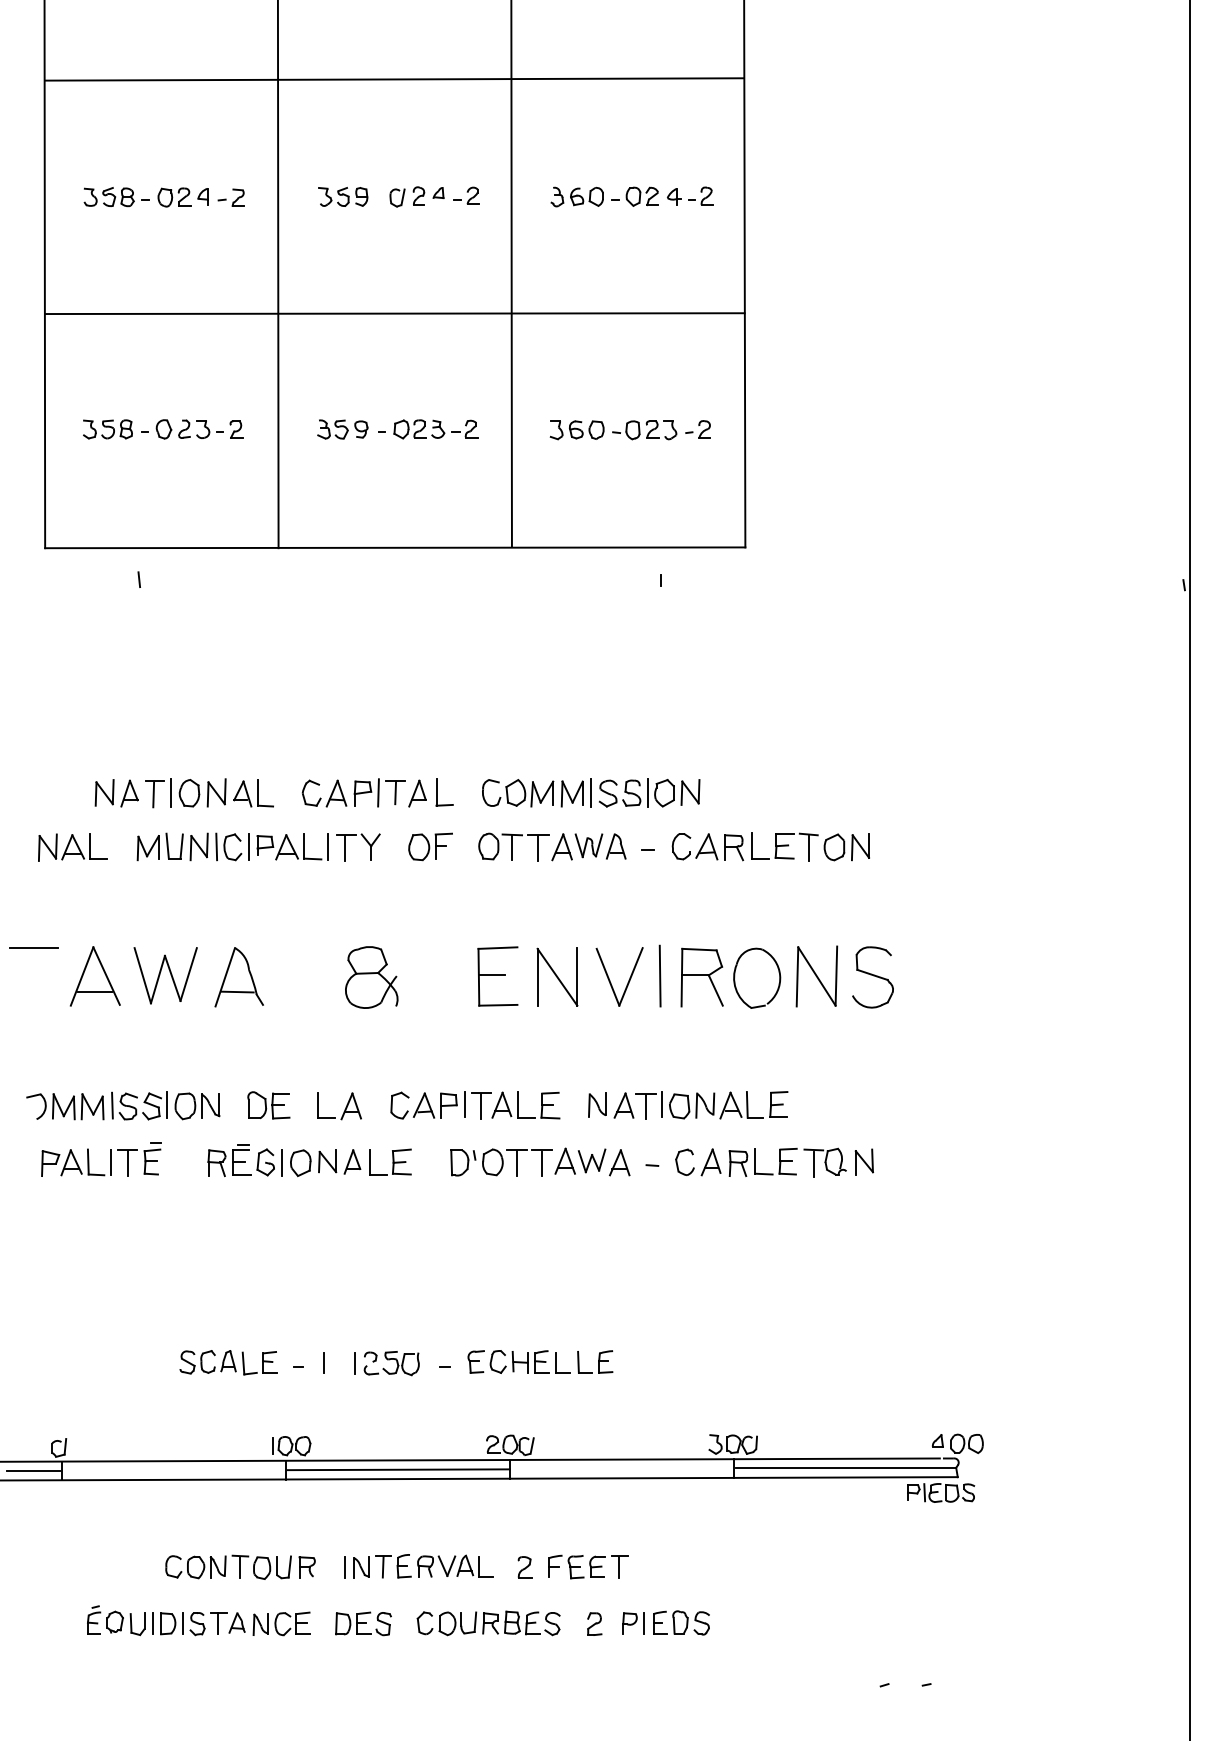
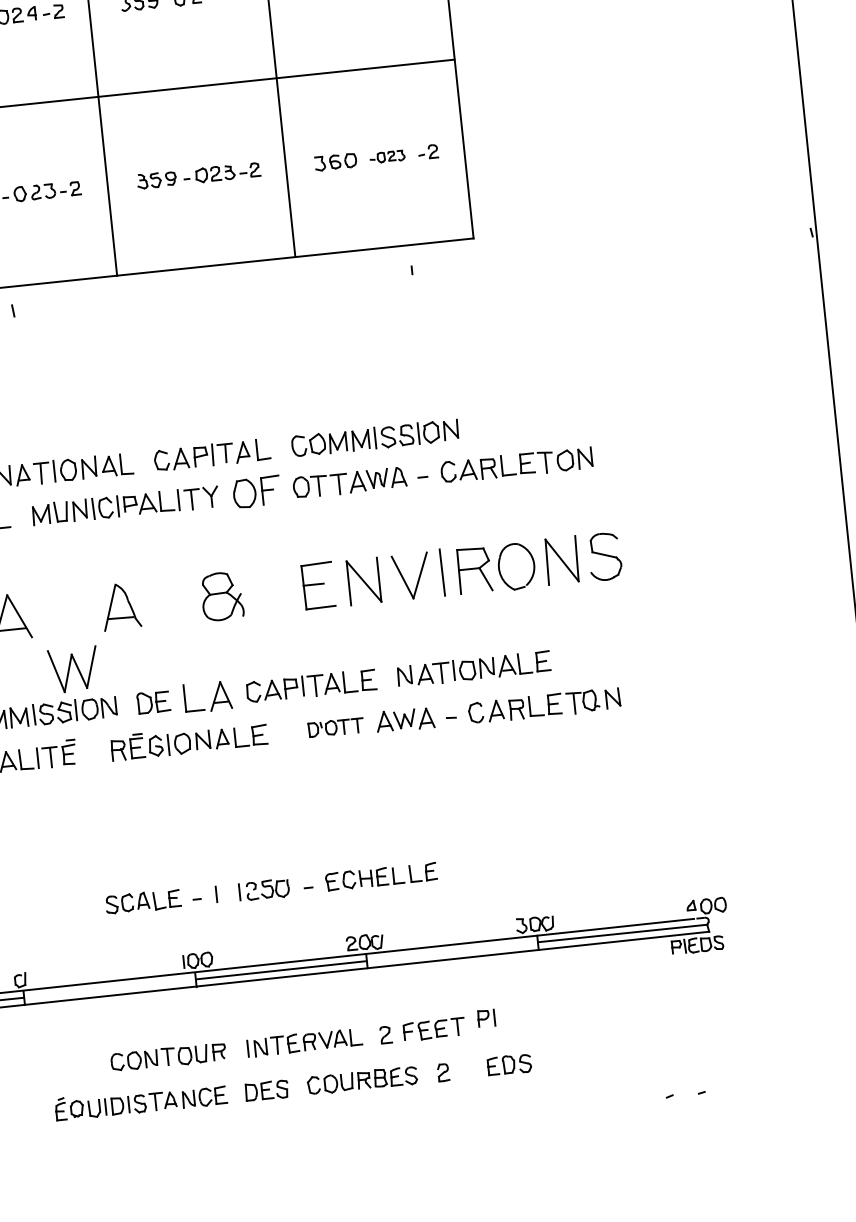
part: (644, 430) -> (387, 157), size x0.7
part: (430, 846) -> (256, 491), size x1.4
part: (165, 975) -> (73, 669), moved
part: (339, 1106) -> (207, 697), size x1.4
part: (501, 1162) -> (335, 727), size x0.7
part: (633, 1623) -> (486, 1018), moved

